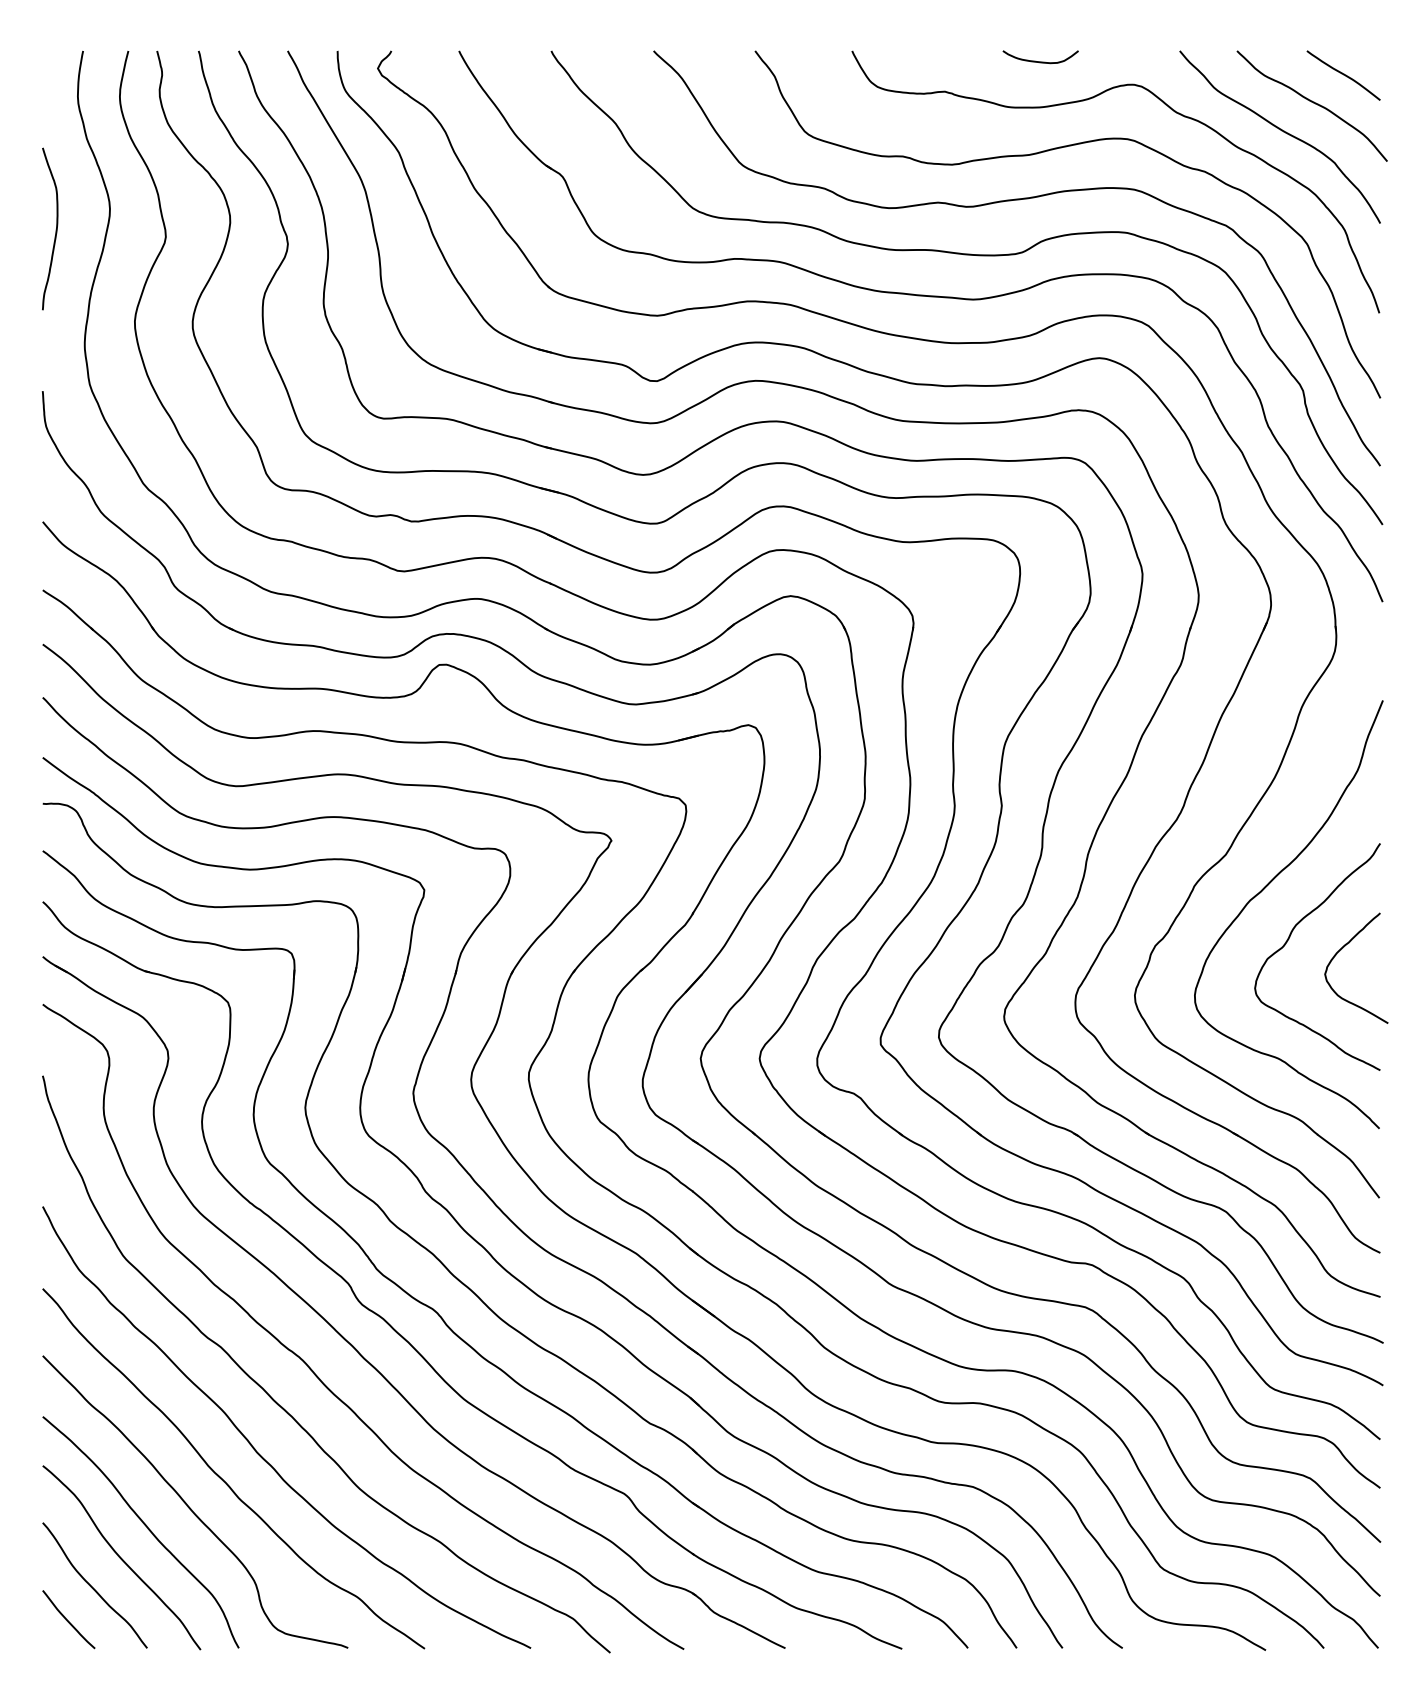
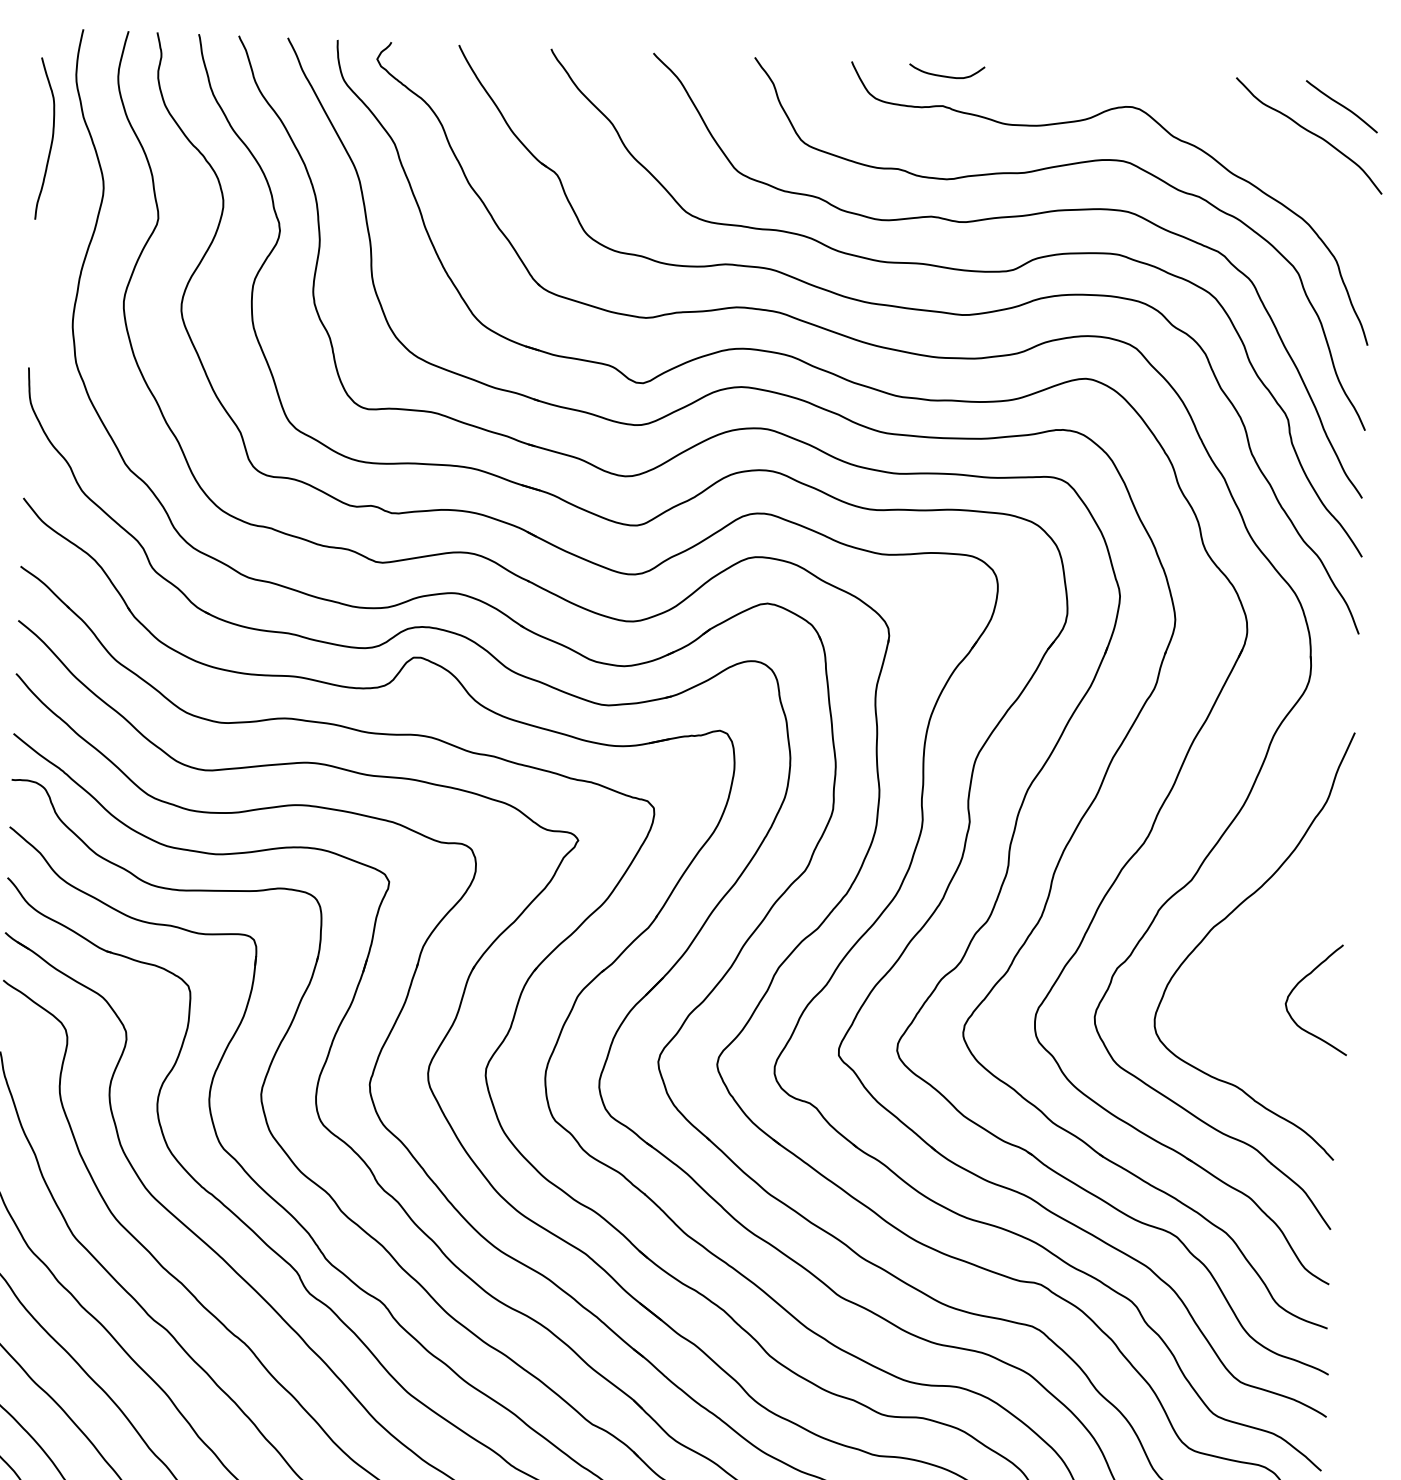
curve: (1040, 61) -> (946, 76), moved
curve: (1281, 131) -> (1277, 159), removed
curve: (55, 229) -> (51, 139), moved
curve: (1289, 939) -> (1251, 967), removed

